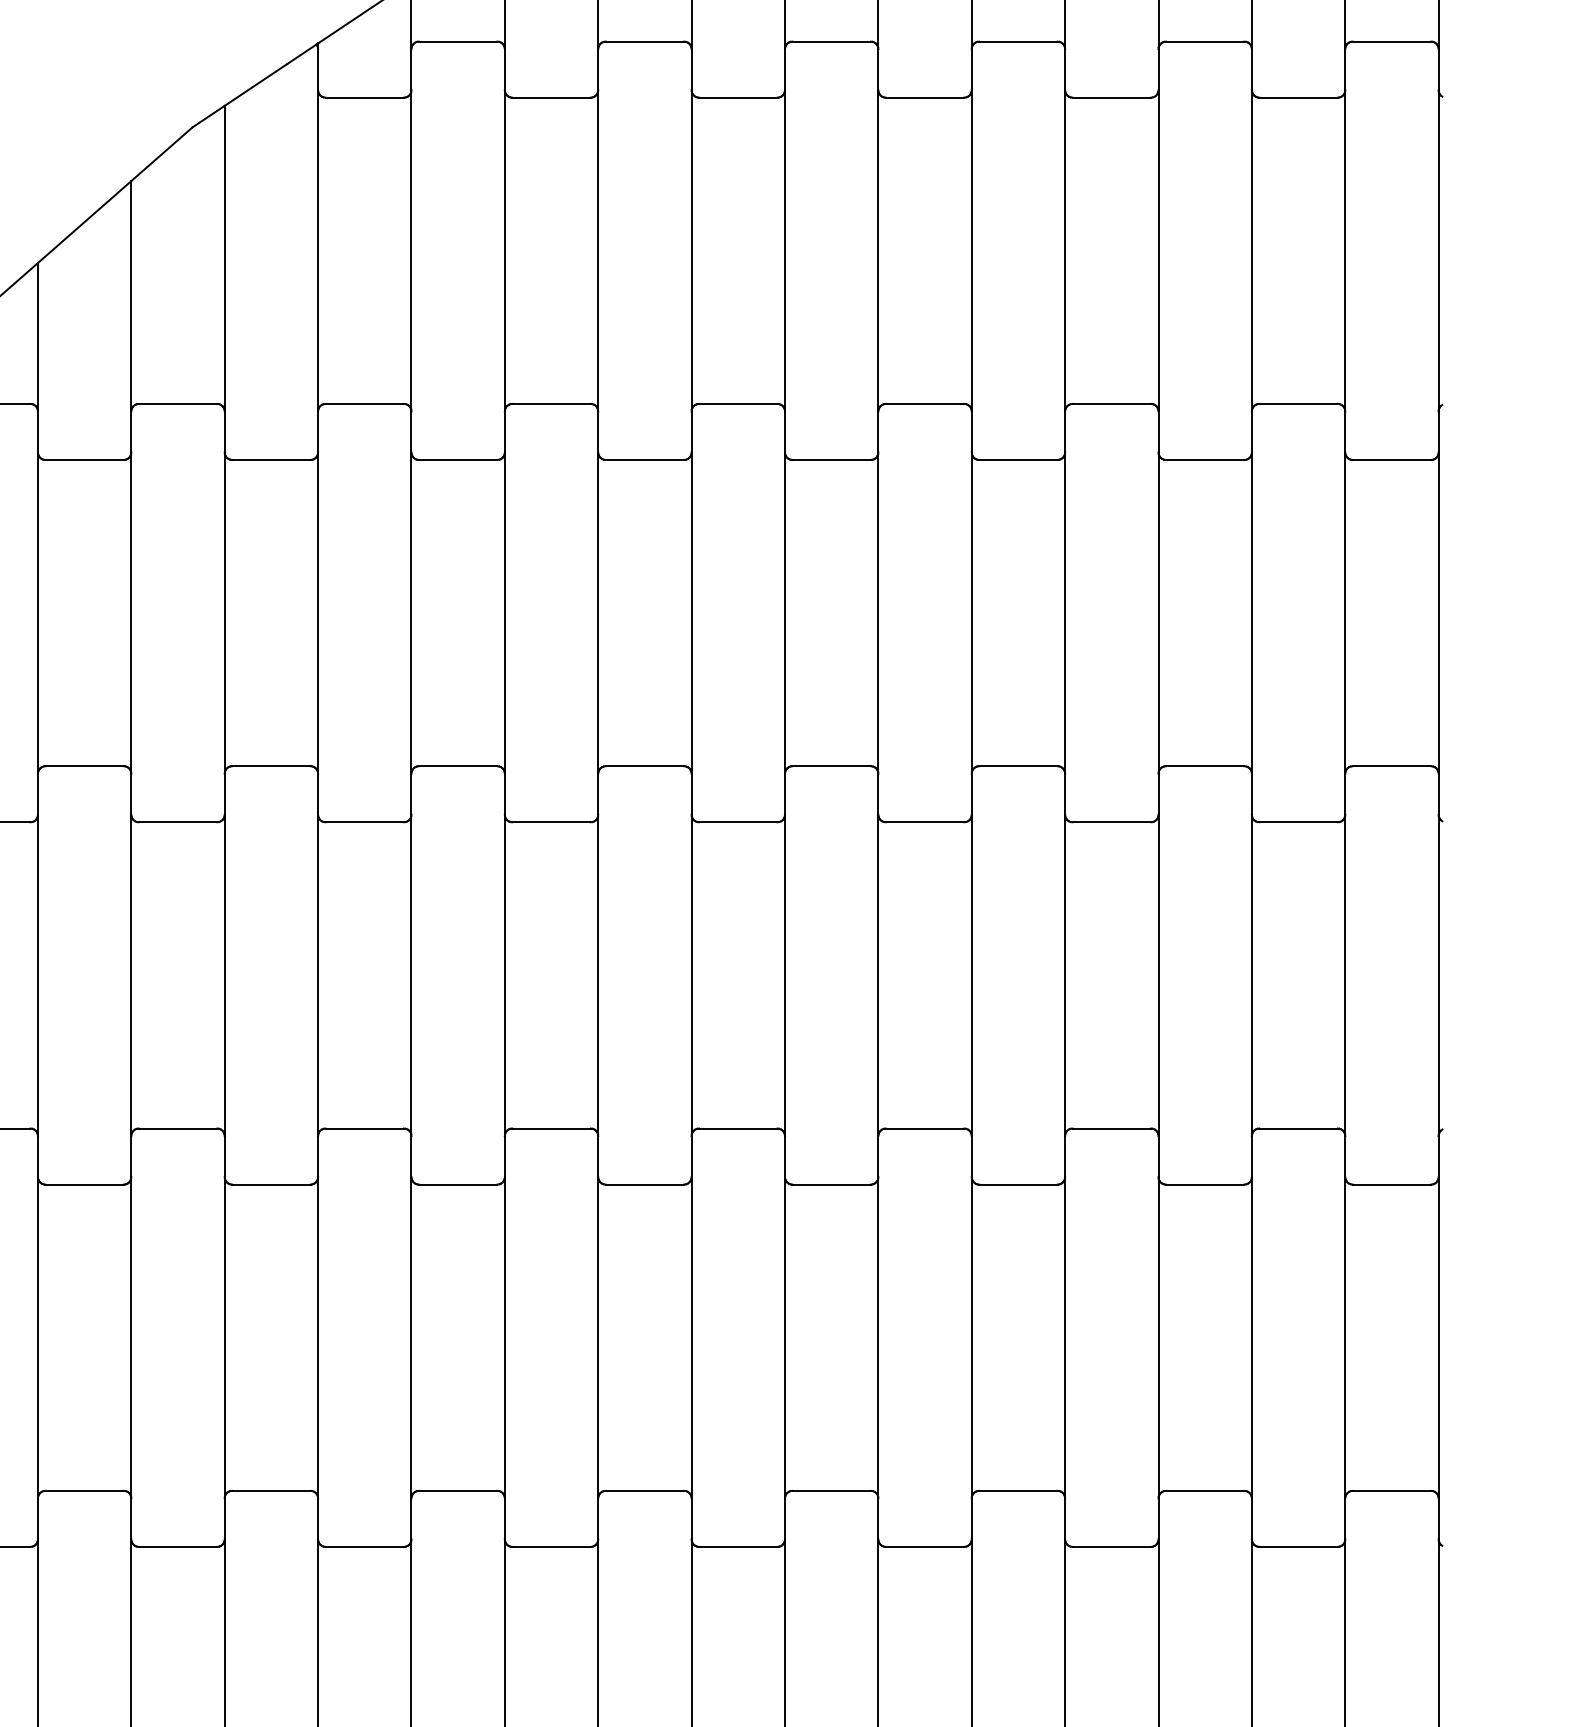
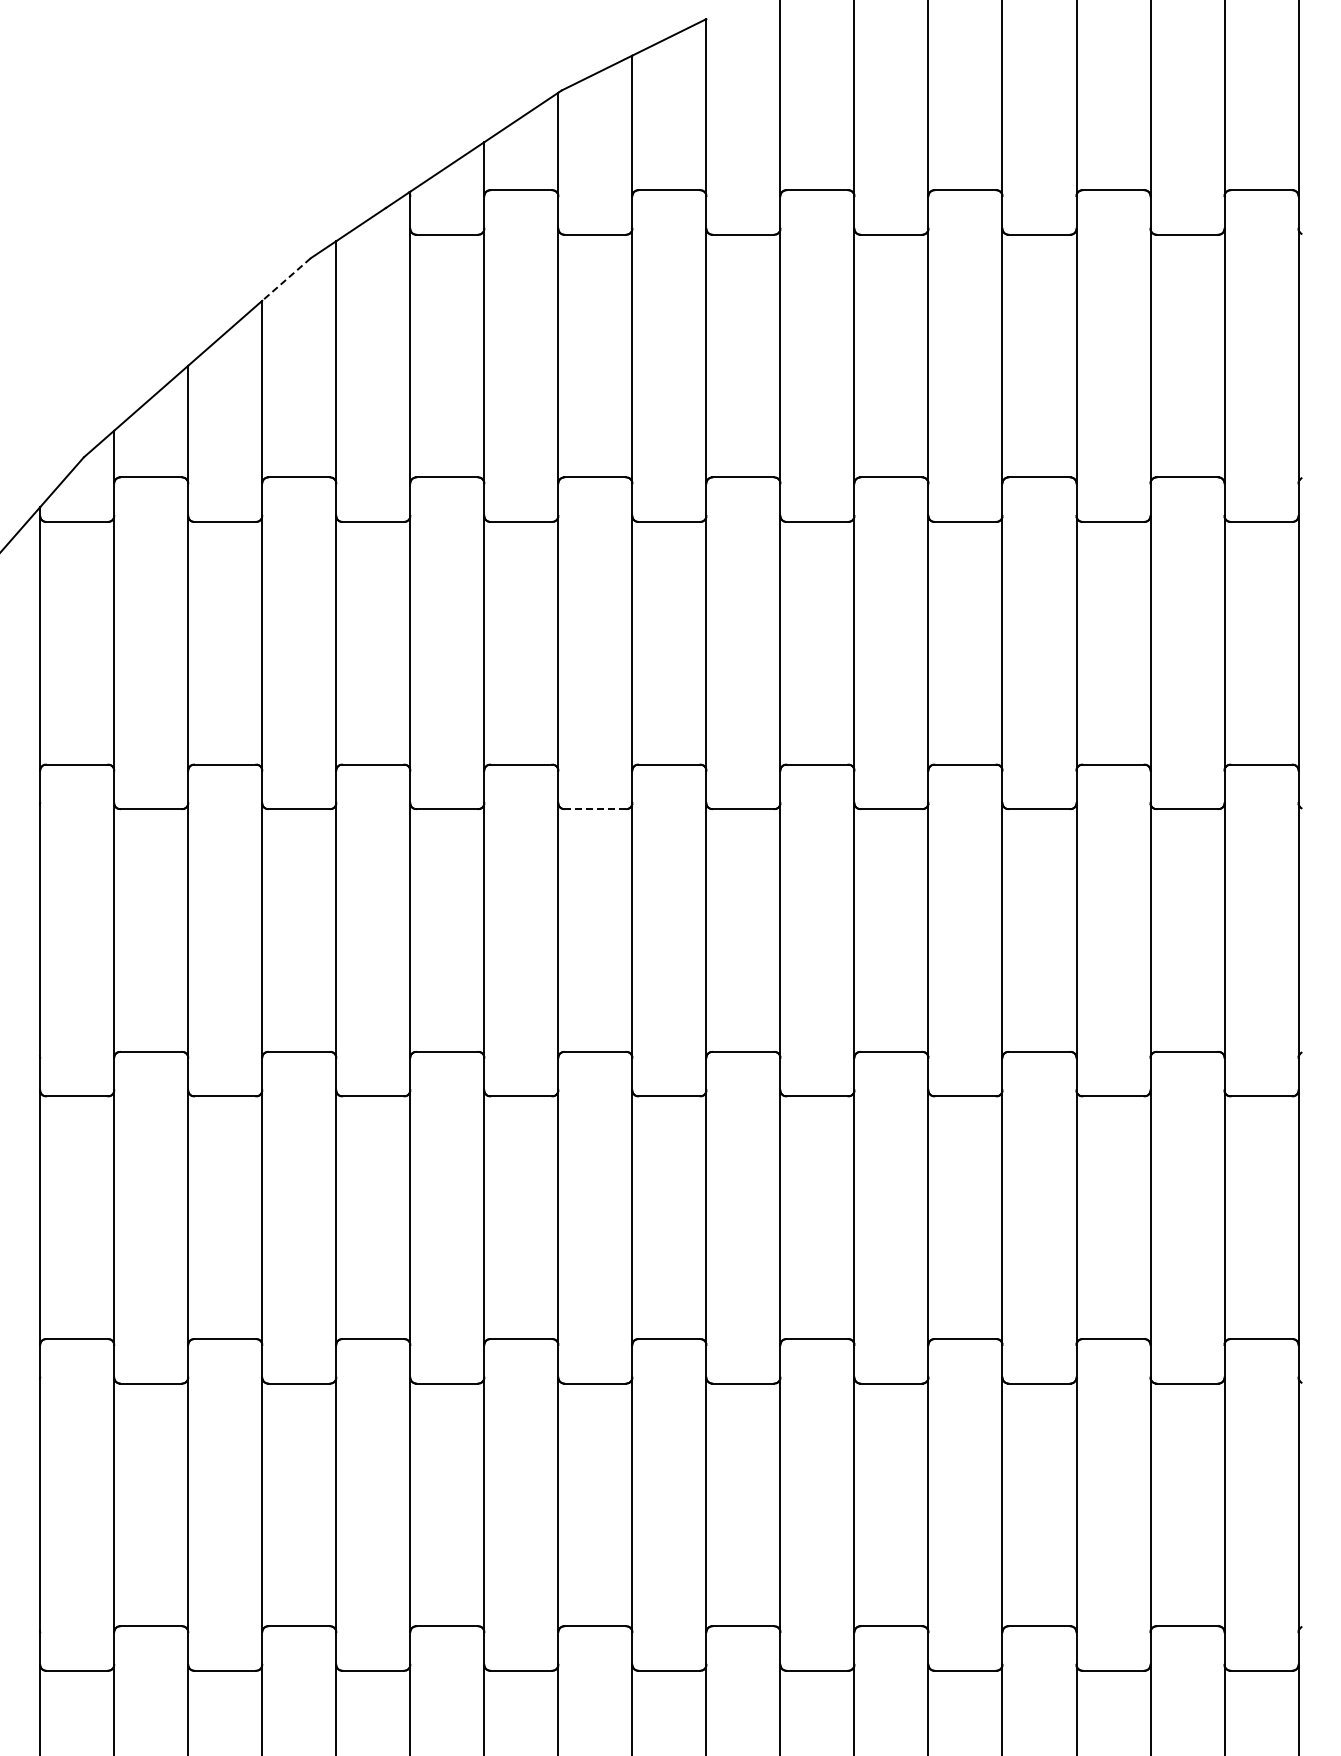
line: (161, 154) -> (286, 279), solid -> dashed
line: (550, 822) -> (594, 809), solid -> dashed

